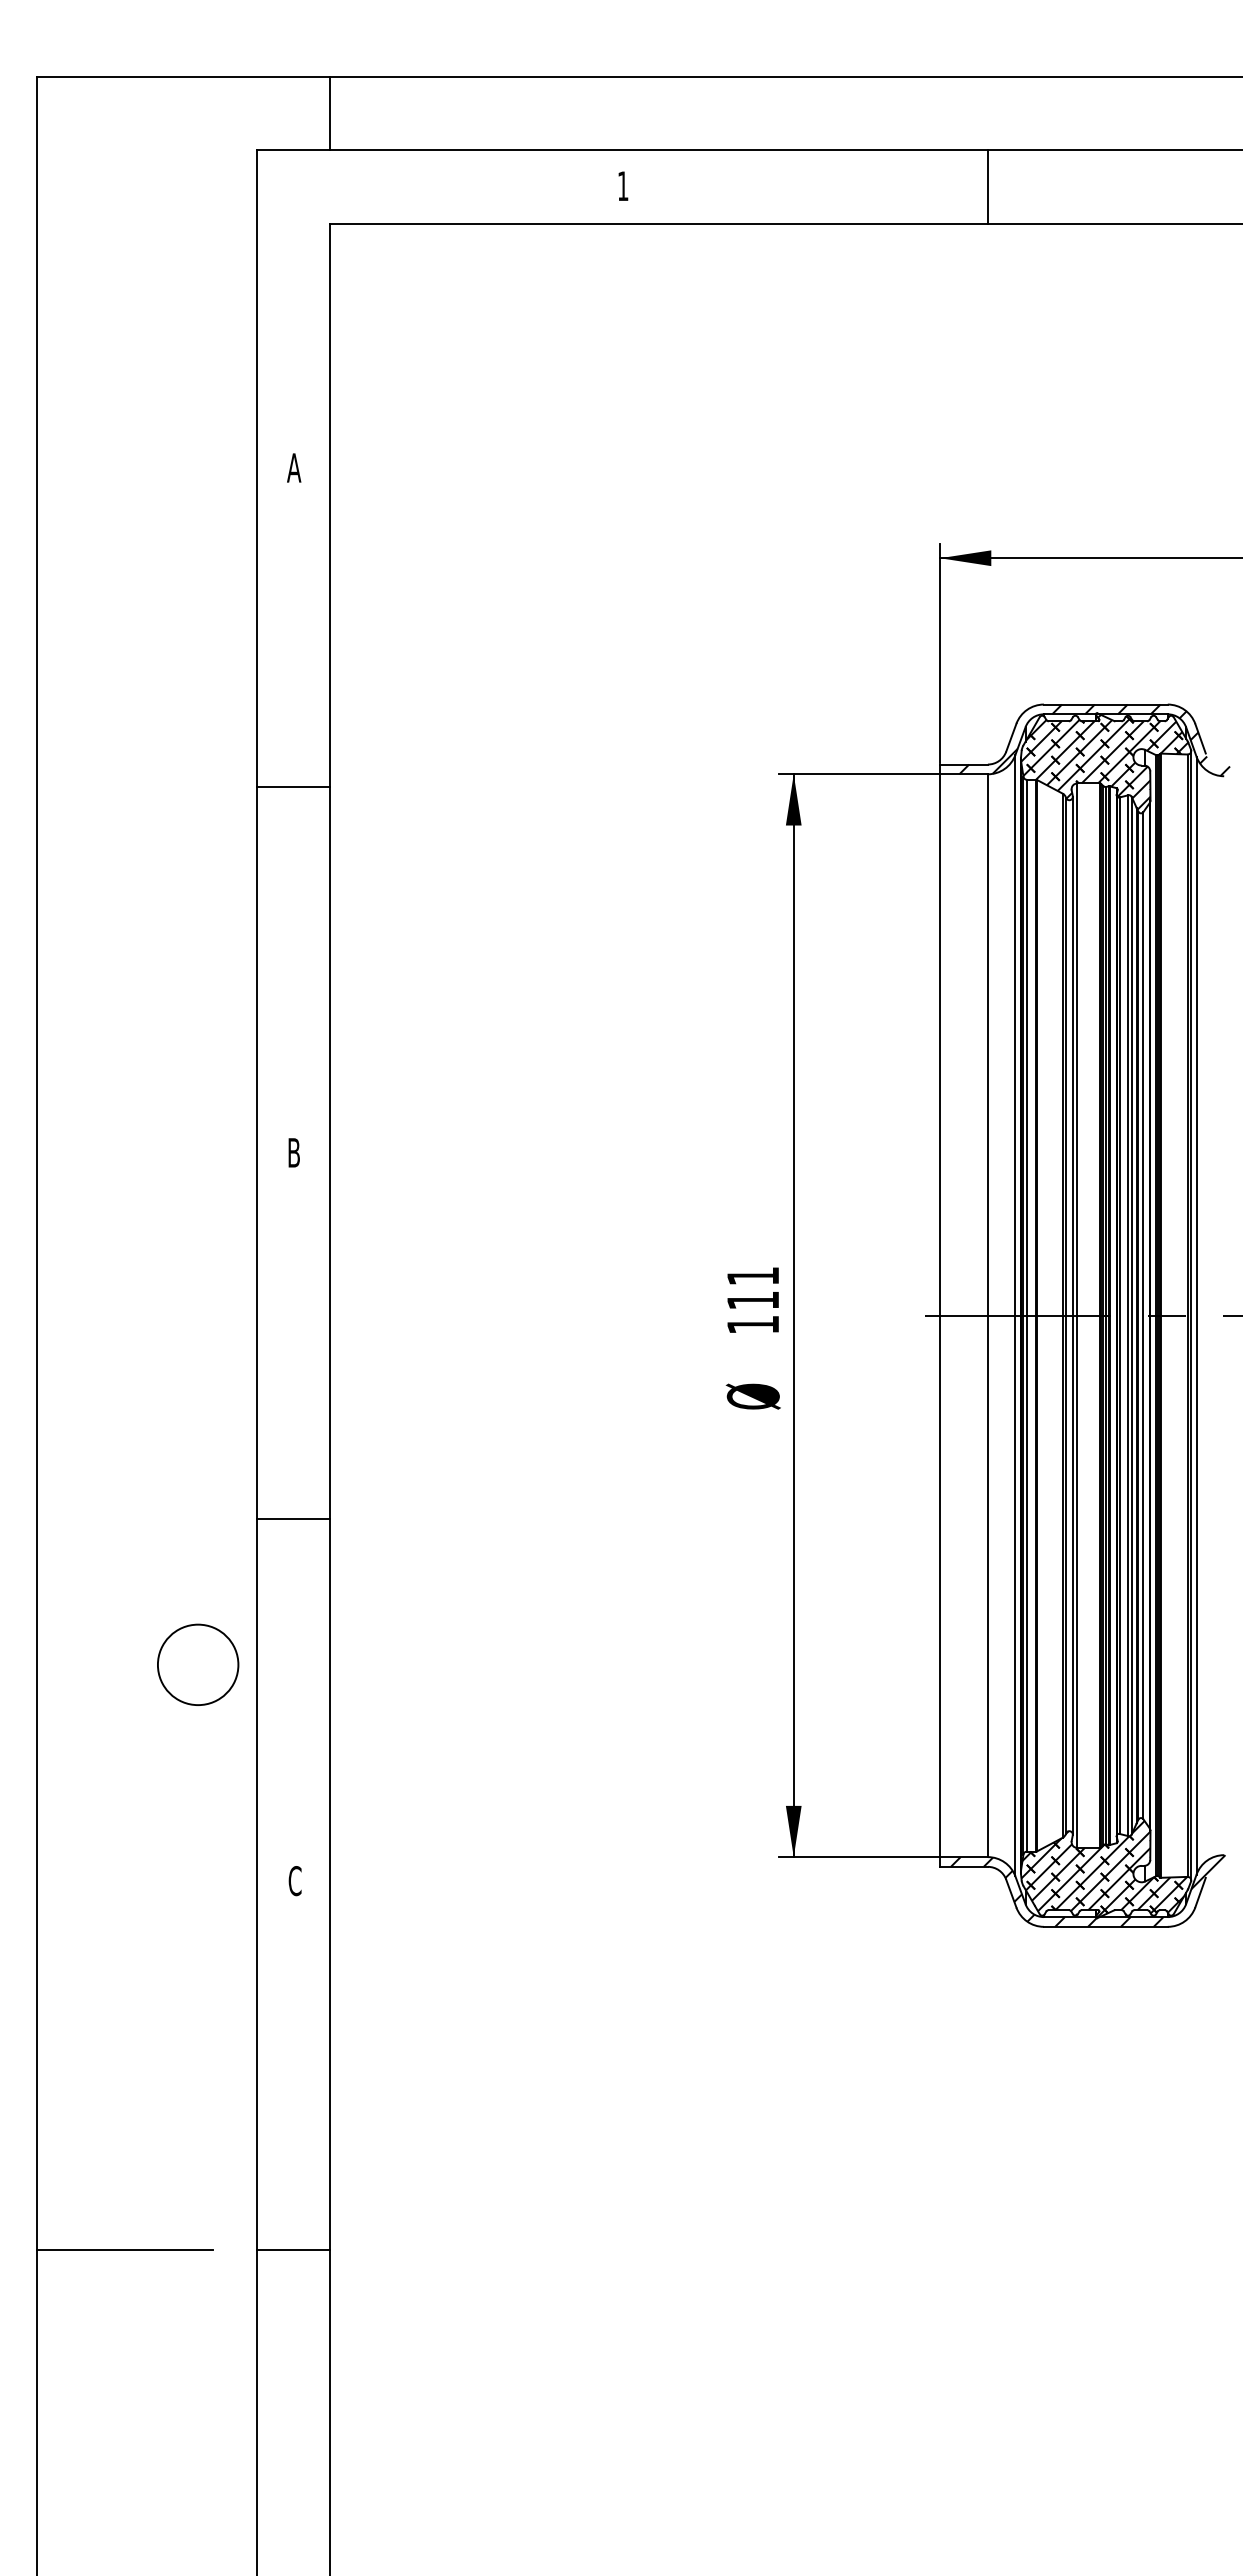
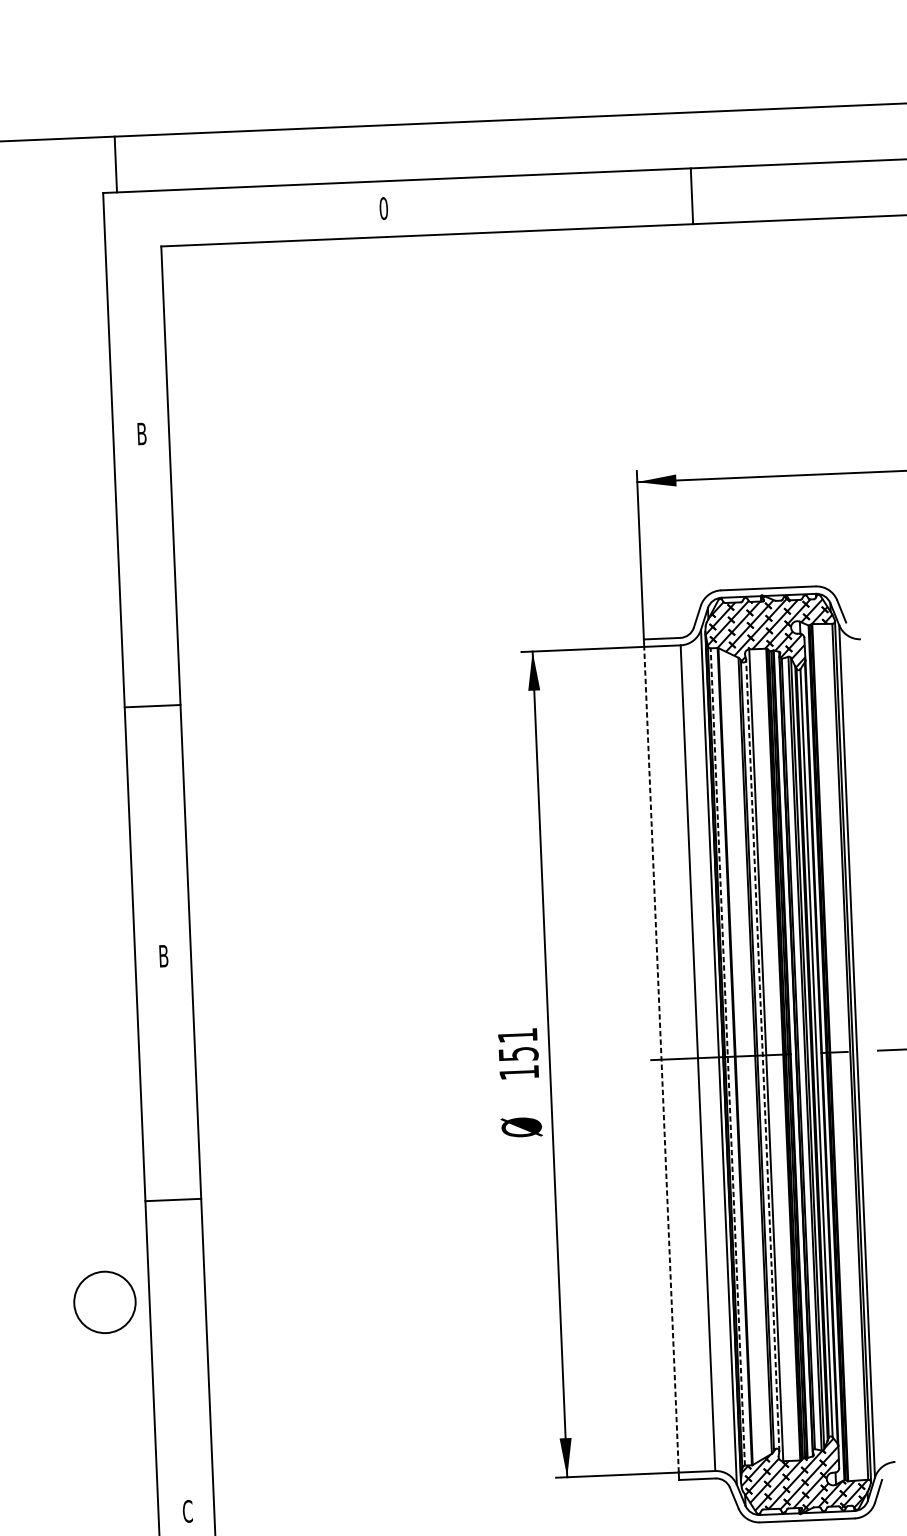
line: (329, 113) -> (115, 164), moved
text: (622, 186) -> (383, 208), 1 -> 0
line: (988, 186) -> (692, 195), moved
text: (294, 467) -> (142, 433), A -> B
hatch: (1094, 740) -> (760, 616), removed
line: (292, 786) -> (152, 705), moved
text: (753, 1300) -> (518, 1054), 111 -> 151
line: (940, 1315) -> (661, 1059), solid -> dashed
line: (1027, 1315) -> (728, 1056), solid -> dashed
line: (1072, 1315) -> (762, 1055), solid -> dashed
line: (292, 1518) -> (172, 1199), moved
circle: (198, 1664) -> (105, 1302), moved
hatch: (1087, 1890) -> (792, 1493), removed

